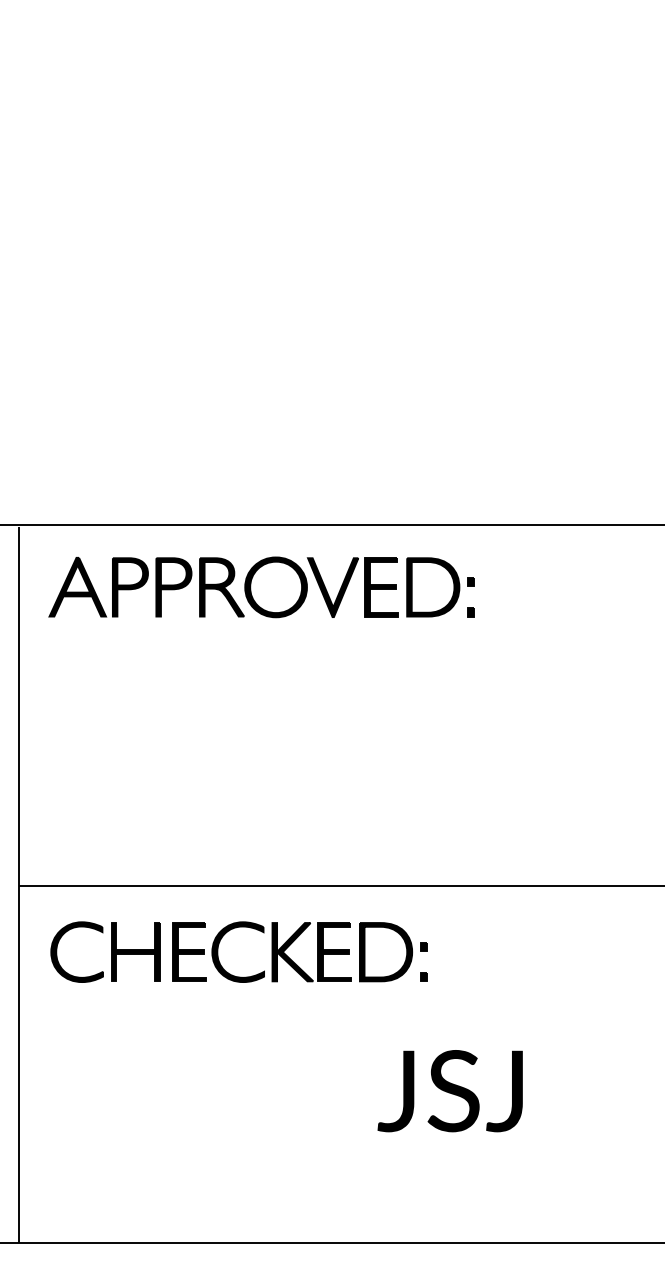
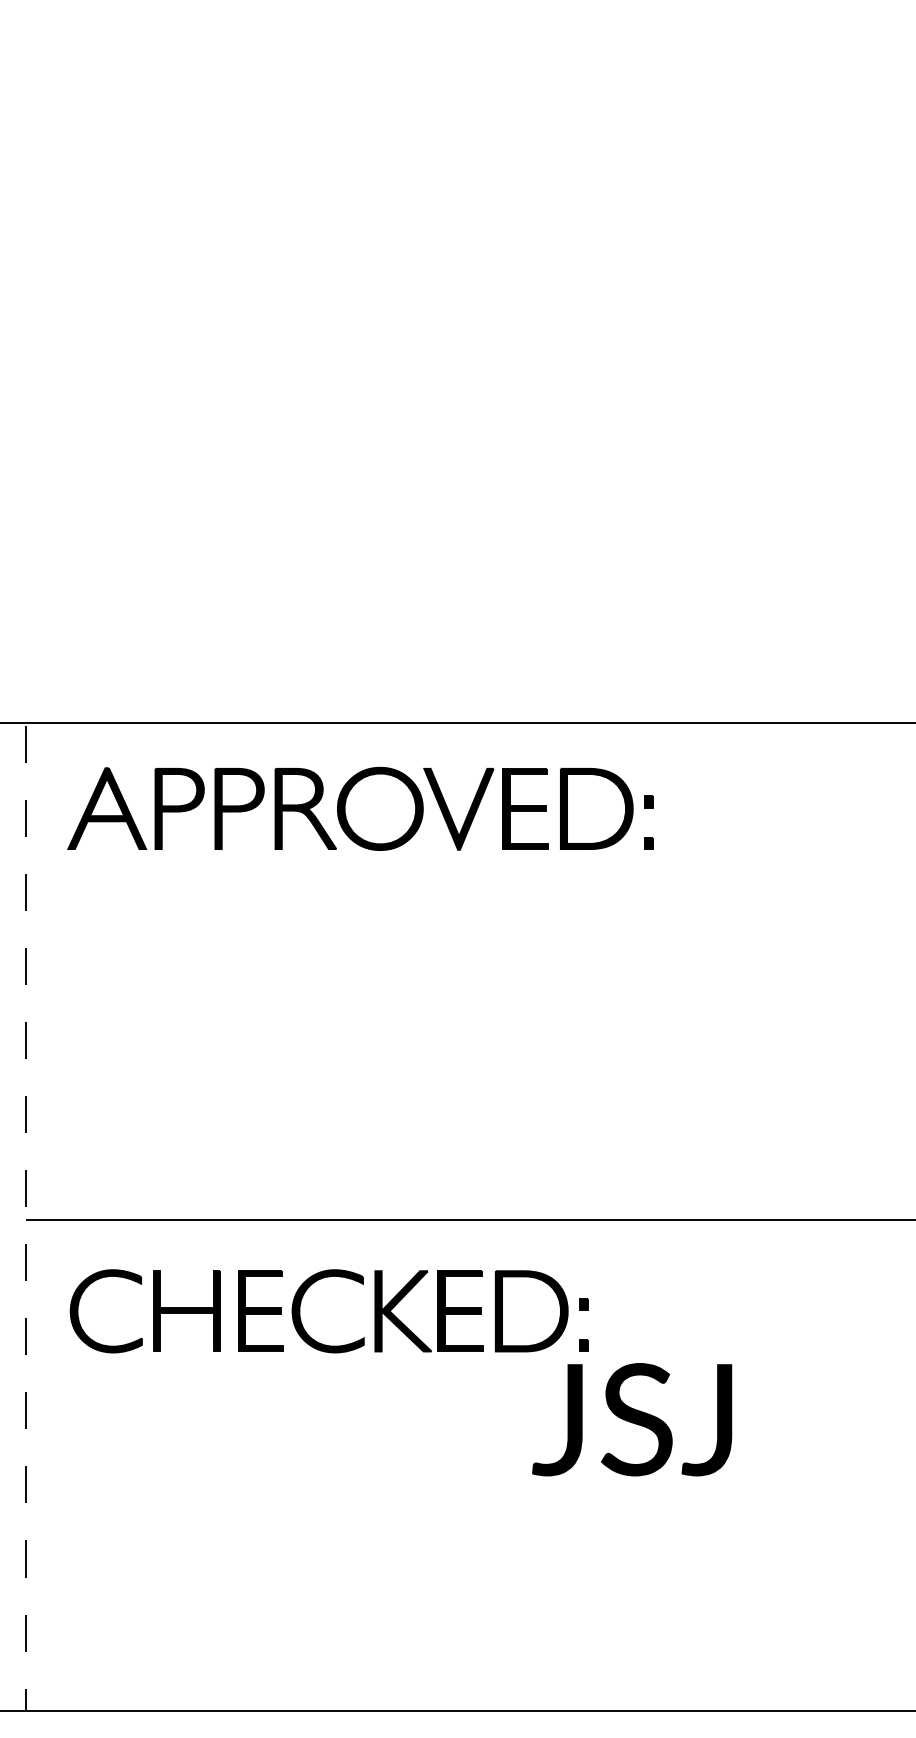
line: (18, 884) -> (25, 1218), solid -> dashed
text: (450, 1090) -> (632, 1419), moved

